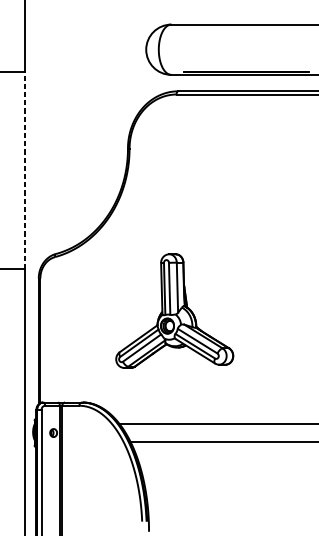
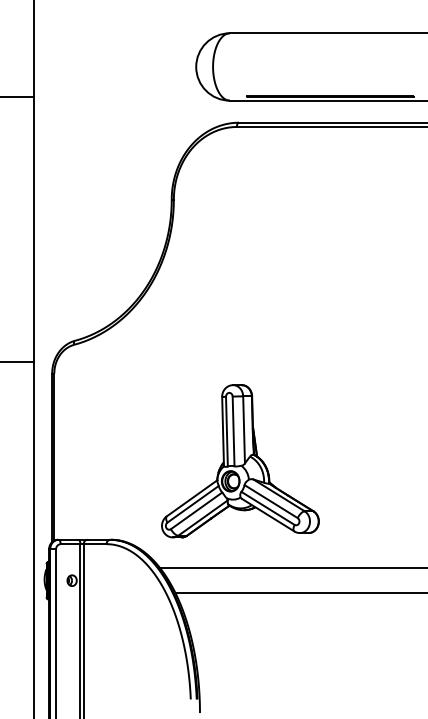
line: (25, 170) -> (34, 228), dashed -> solid
part: (174, 311) -> (240, 461), moved

